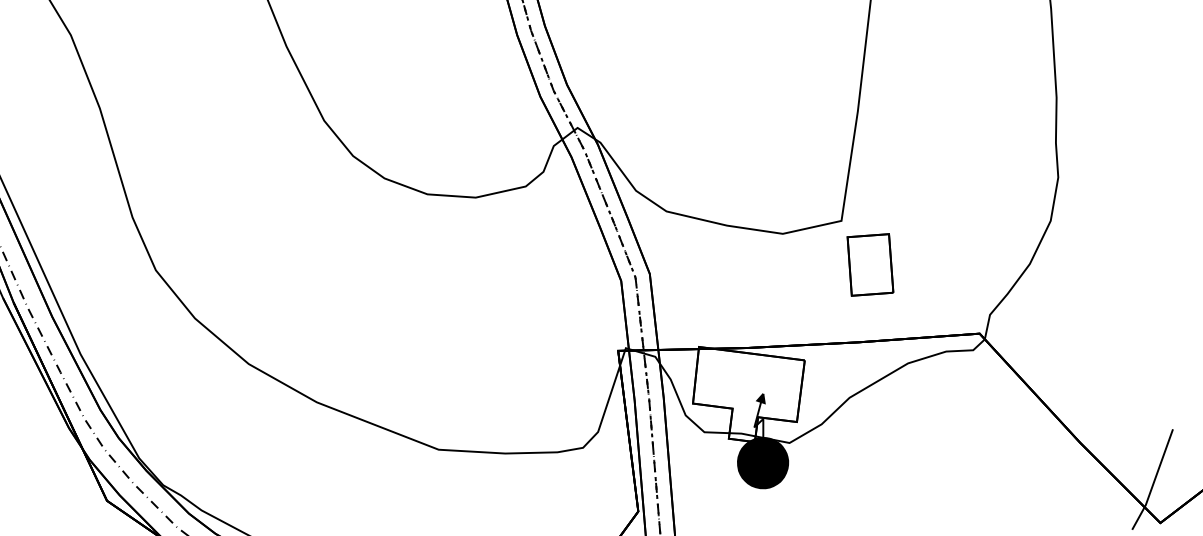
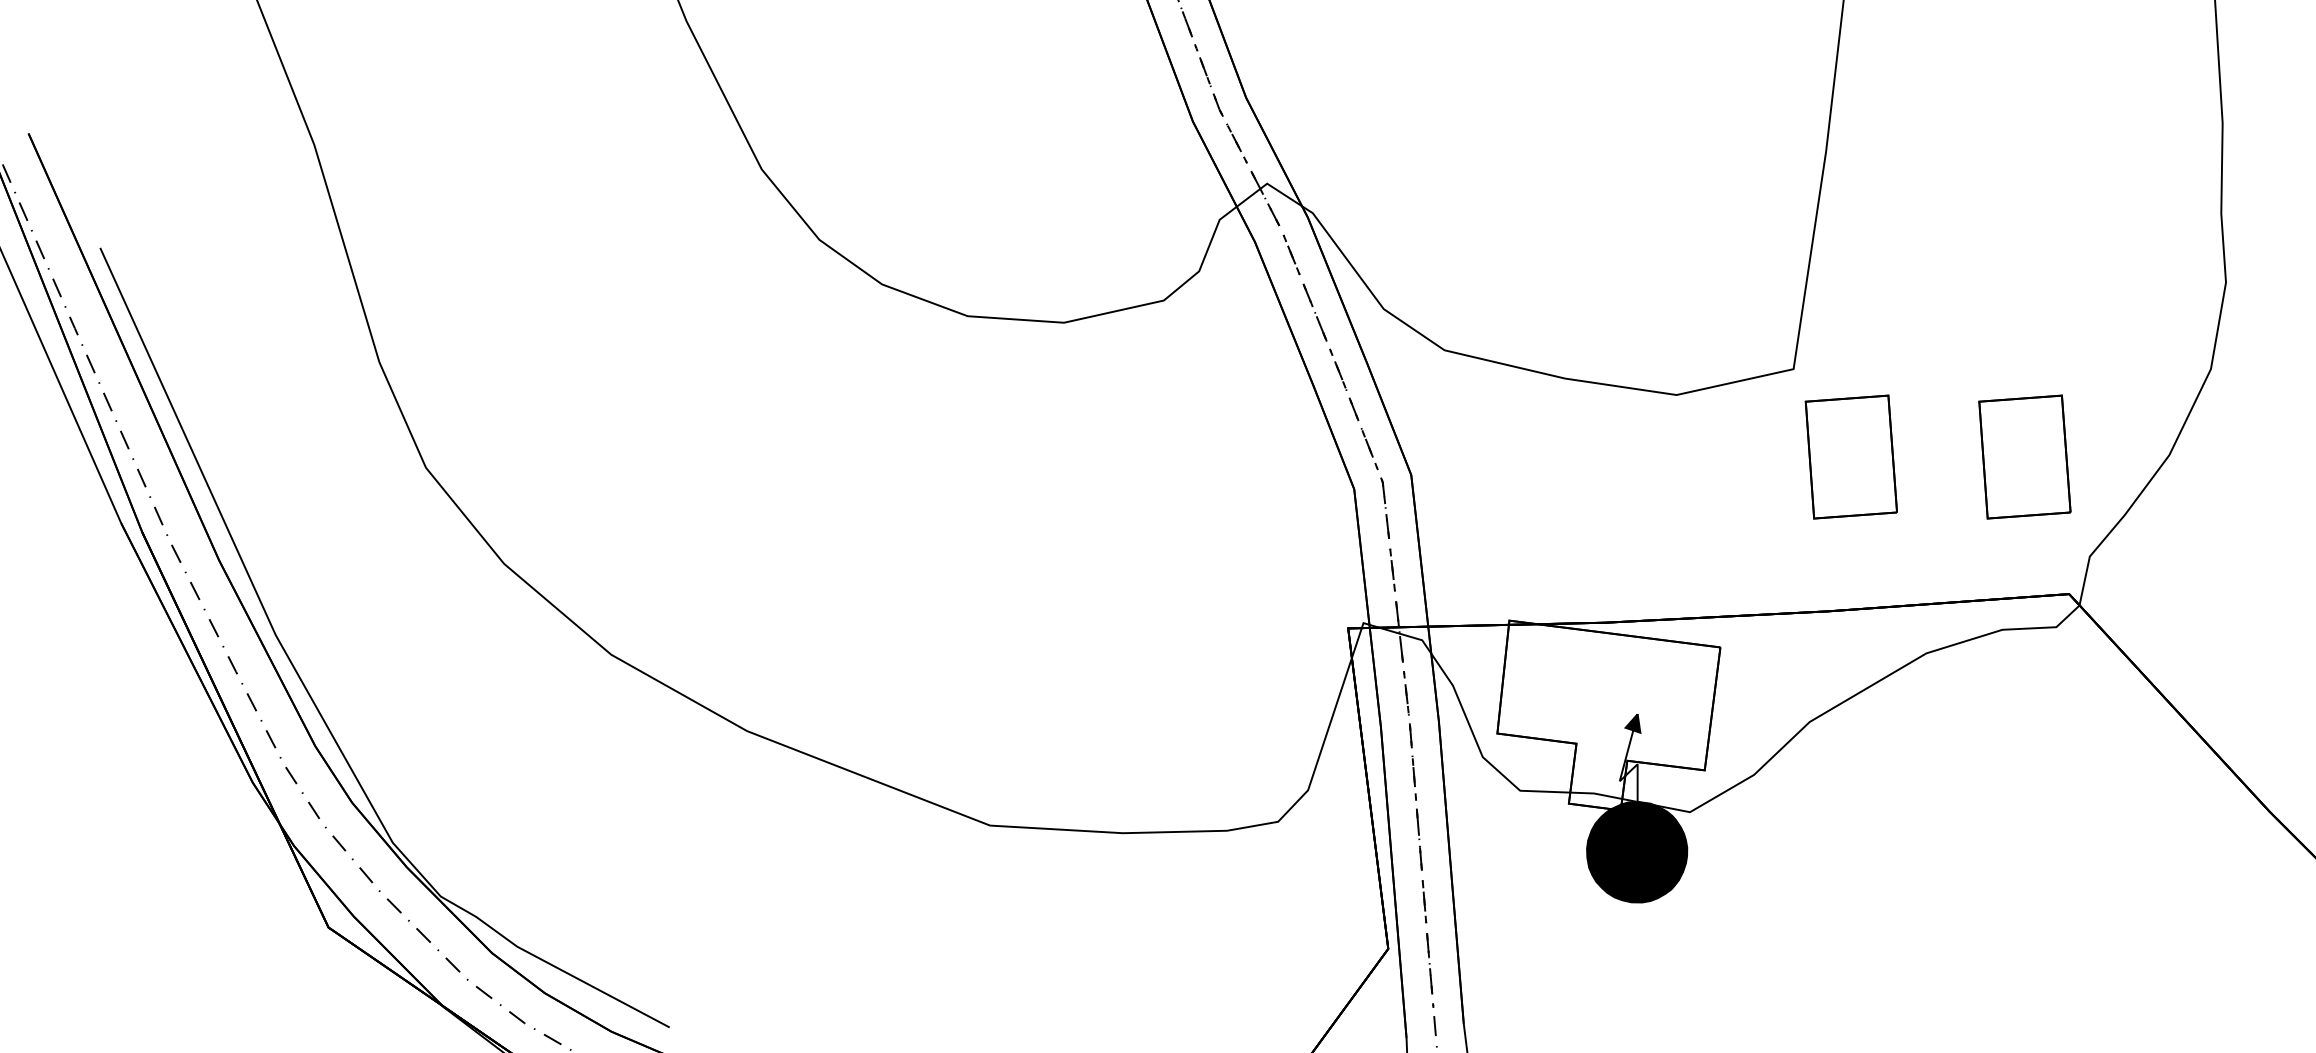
part: (957, 264) -> (2024, 456), added

